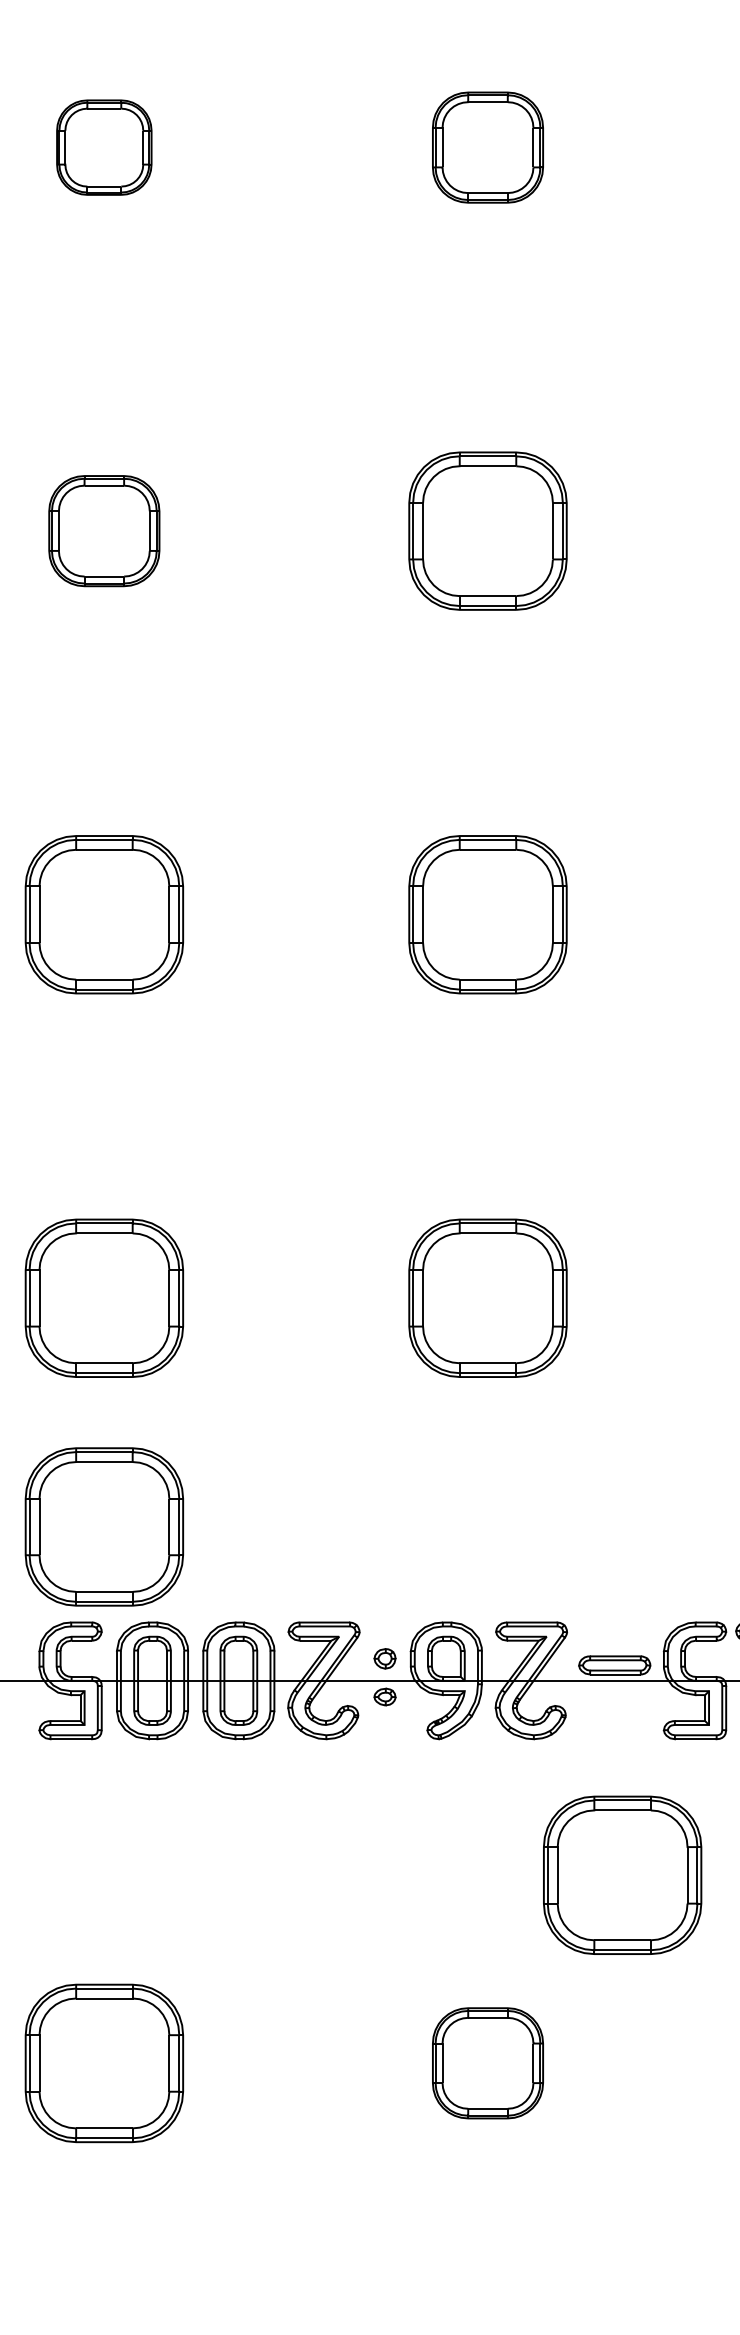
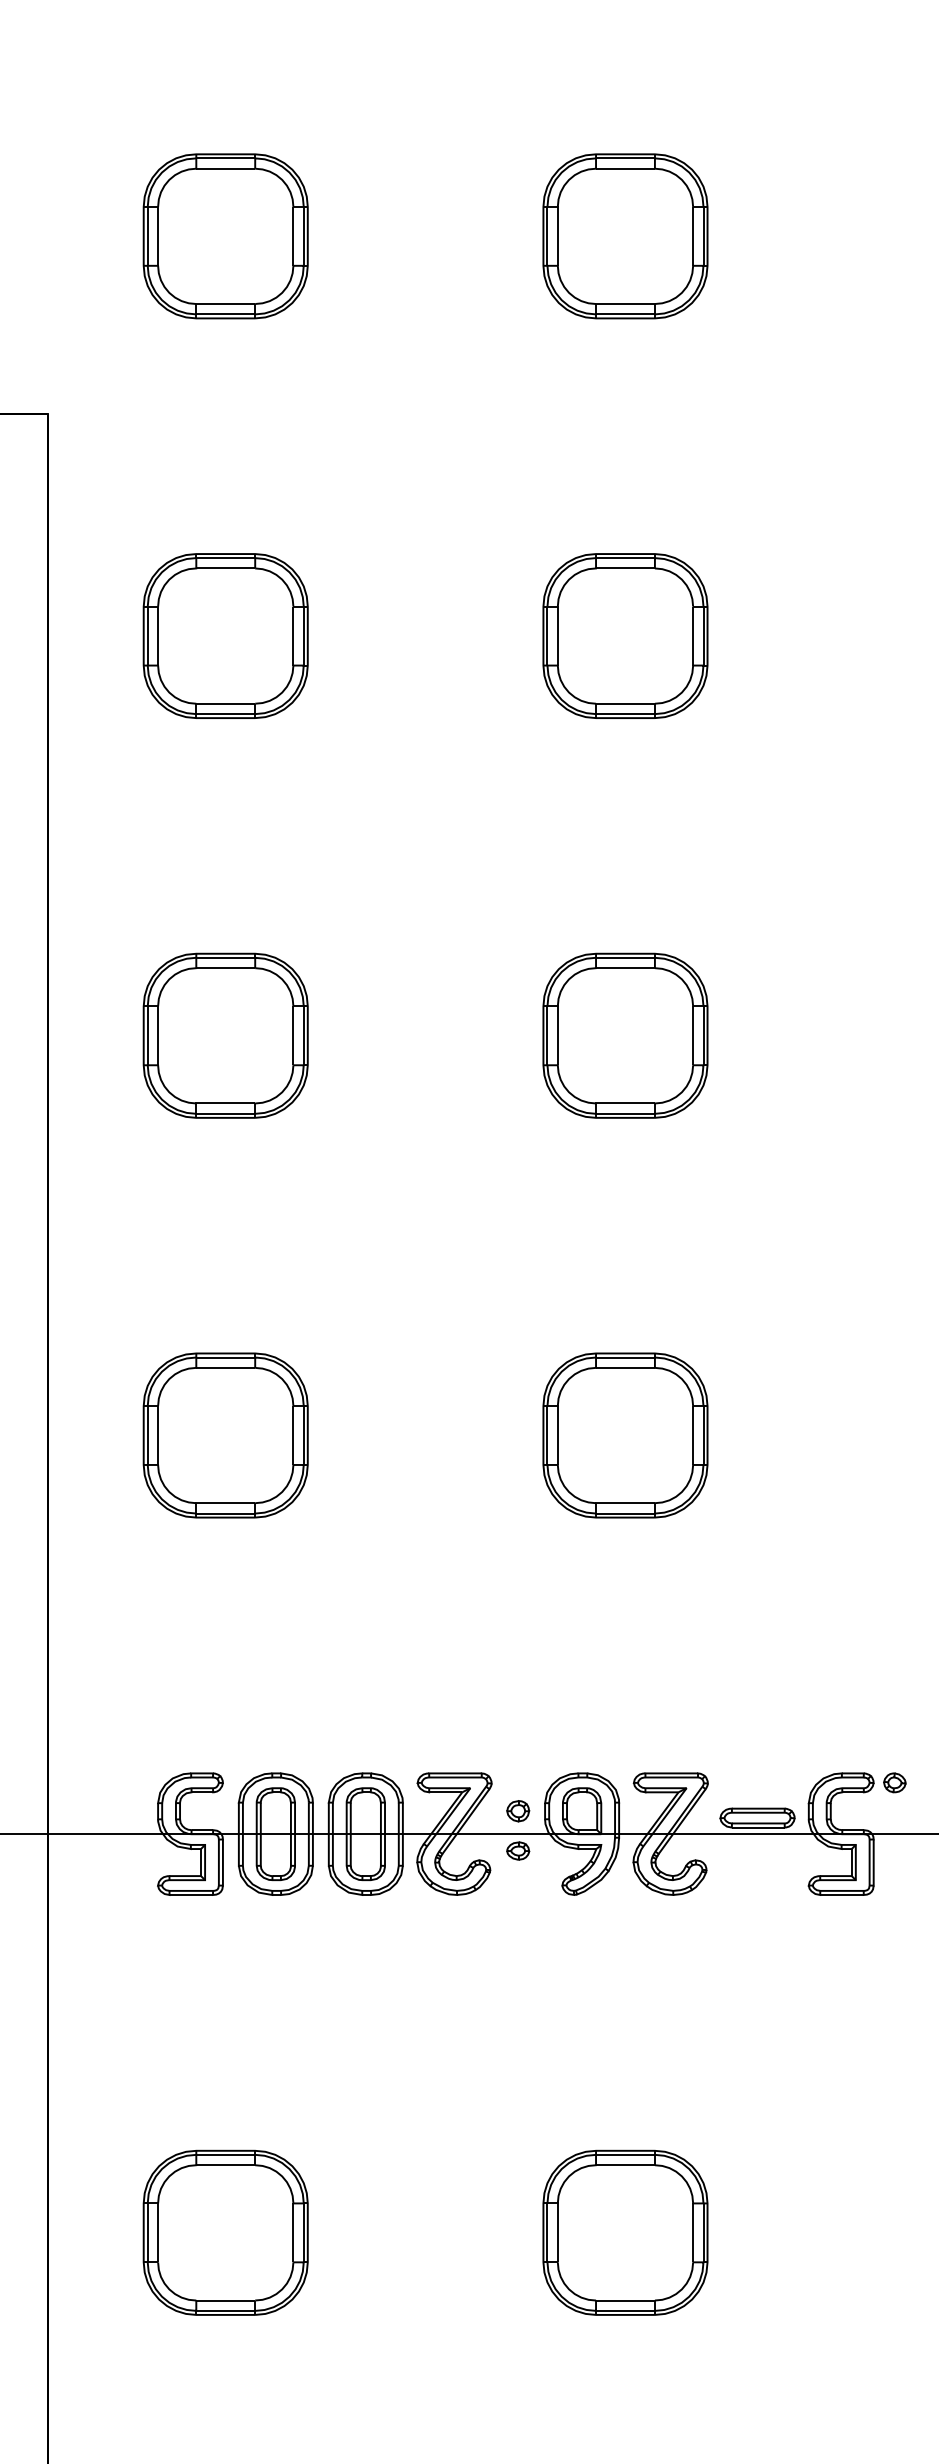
part: (104, 147) -> (225, 236), size x1.67
part: (488, 147) -> (625, 236), size x1.43
part: (104, 530) -> (225, 635), size x1.43
part: (104, 1526) -> (225, 1673), removed
part: (622, 1875) -> (765, 2036), removed
part: (488, 2063) -> (625, 2232), size x1.43

